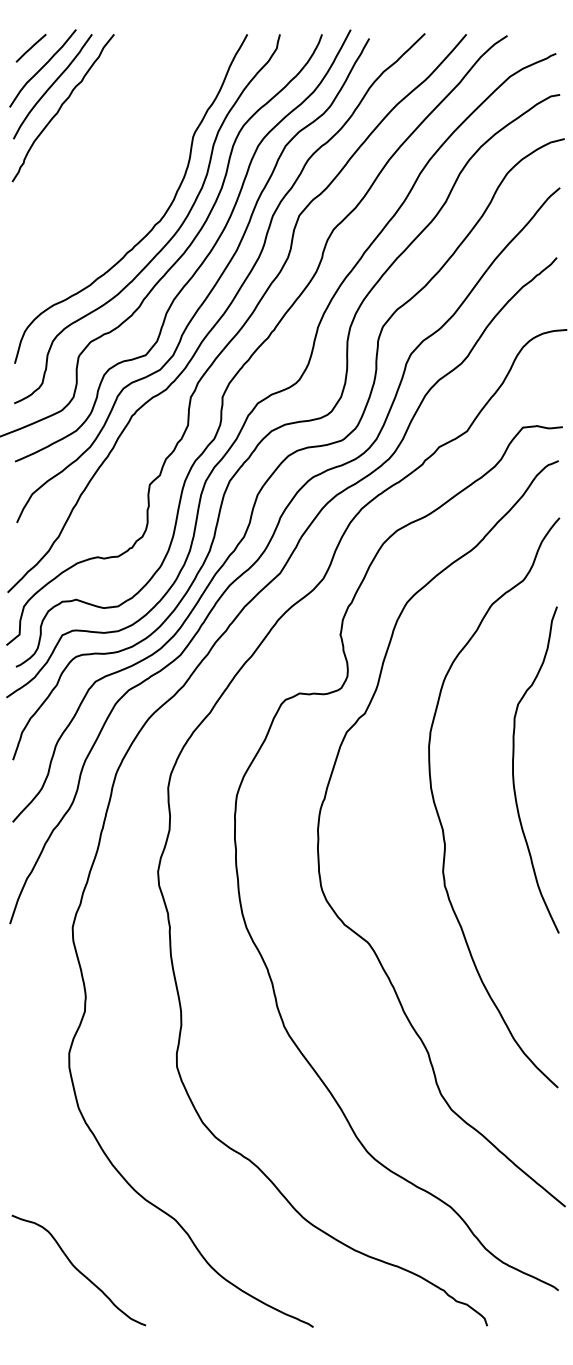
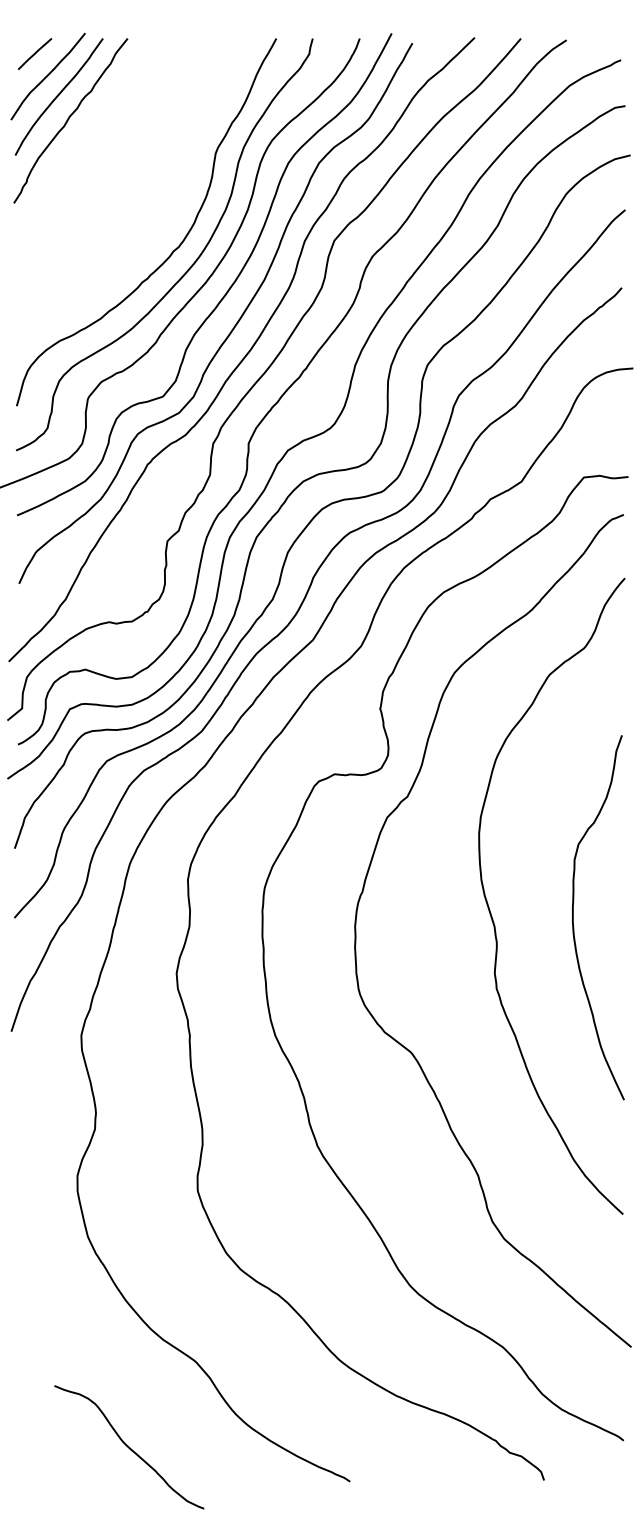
curve: (513, 769) -> (573, 917), moved
curve: (79, 1270) -> (129, 1447), moved

